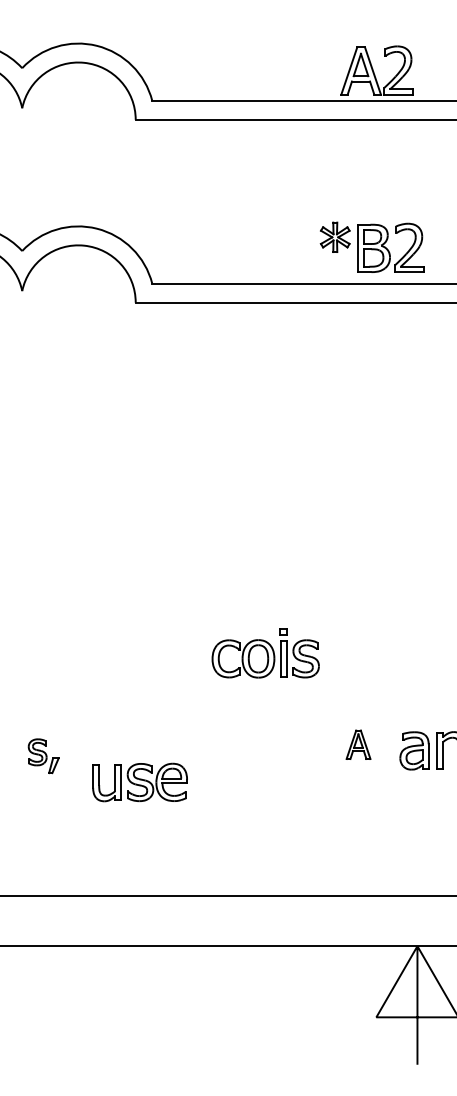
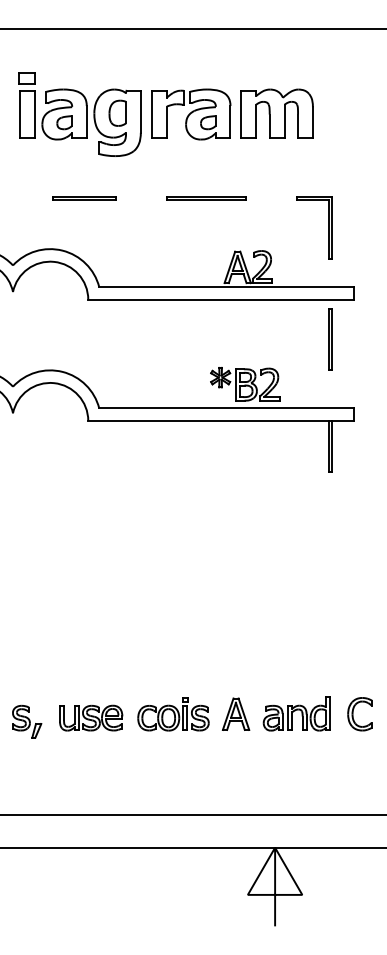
part: (265, 653) -> (173, 714), moved
part: (357, 743) -> (235, 713), size x1.67
part: (44, 755) -> (27, 721), size x1.43
part: (140, 781) -> (91, 717), moved

